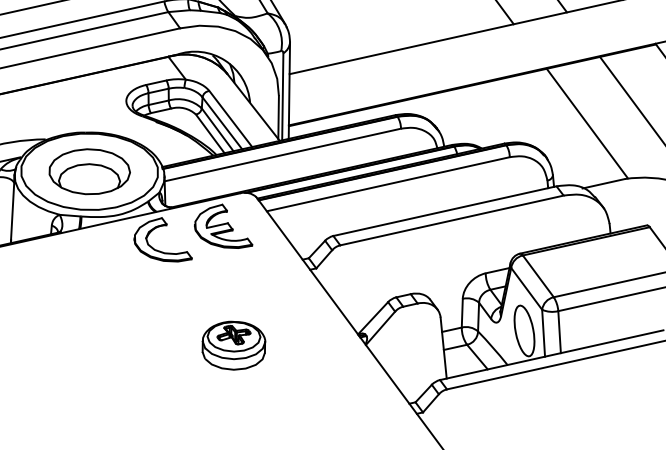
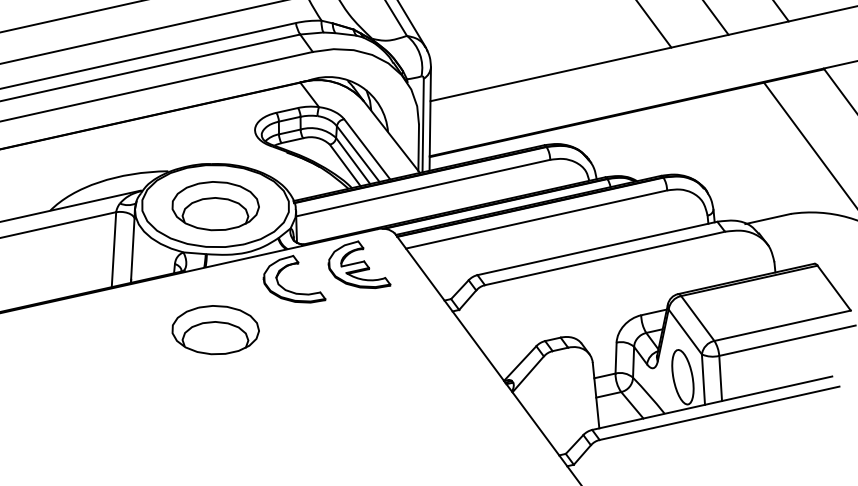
line: (587, 123) -> (750, 154), removed
part: (89, 287) -> (215, 330), added
part: (233, 345) -> (370, 392), removed

